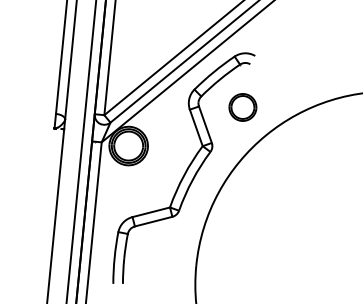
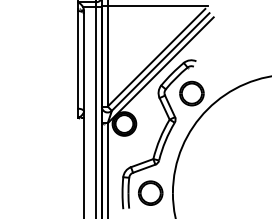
part: (242, 107) -> (191, 93), size x1.43
part: (160, 261) -> (150, 192), added

